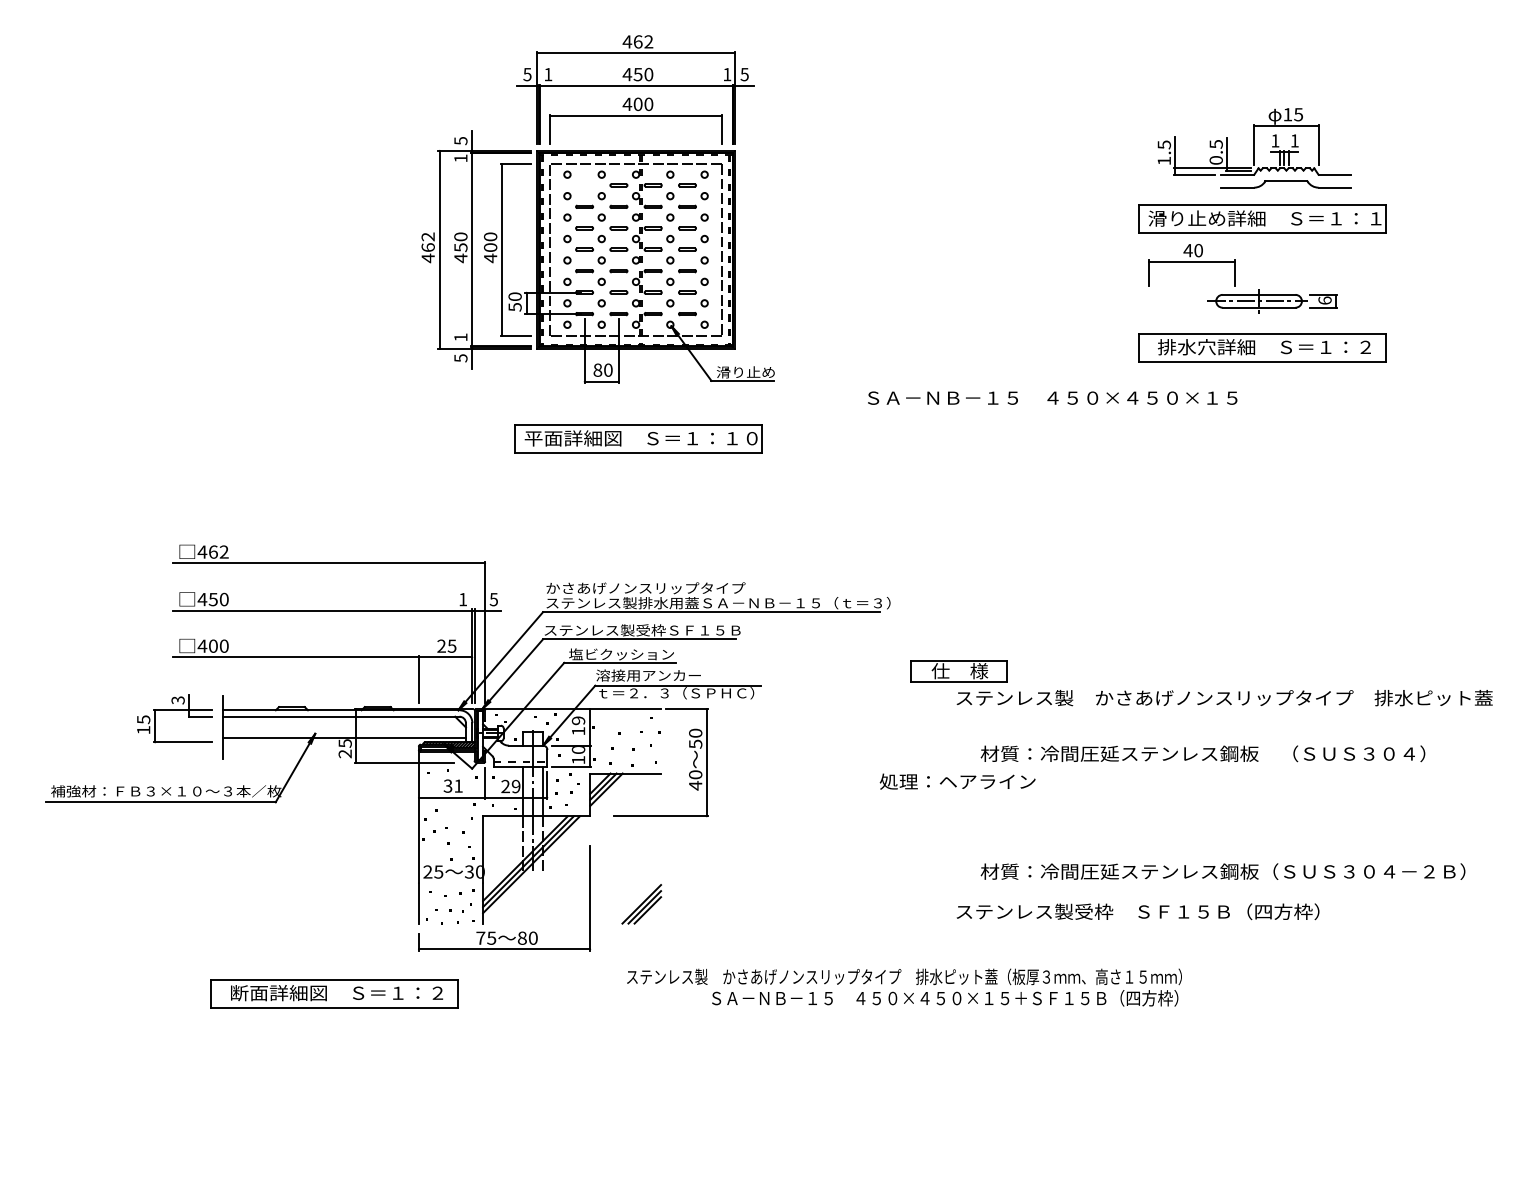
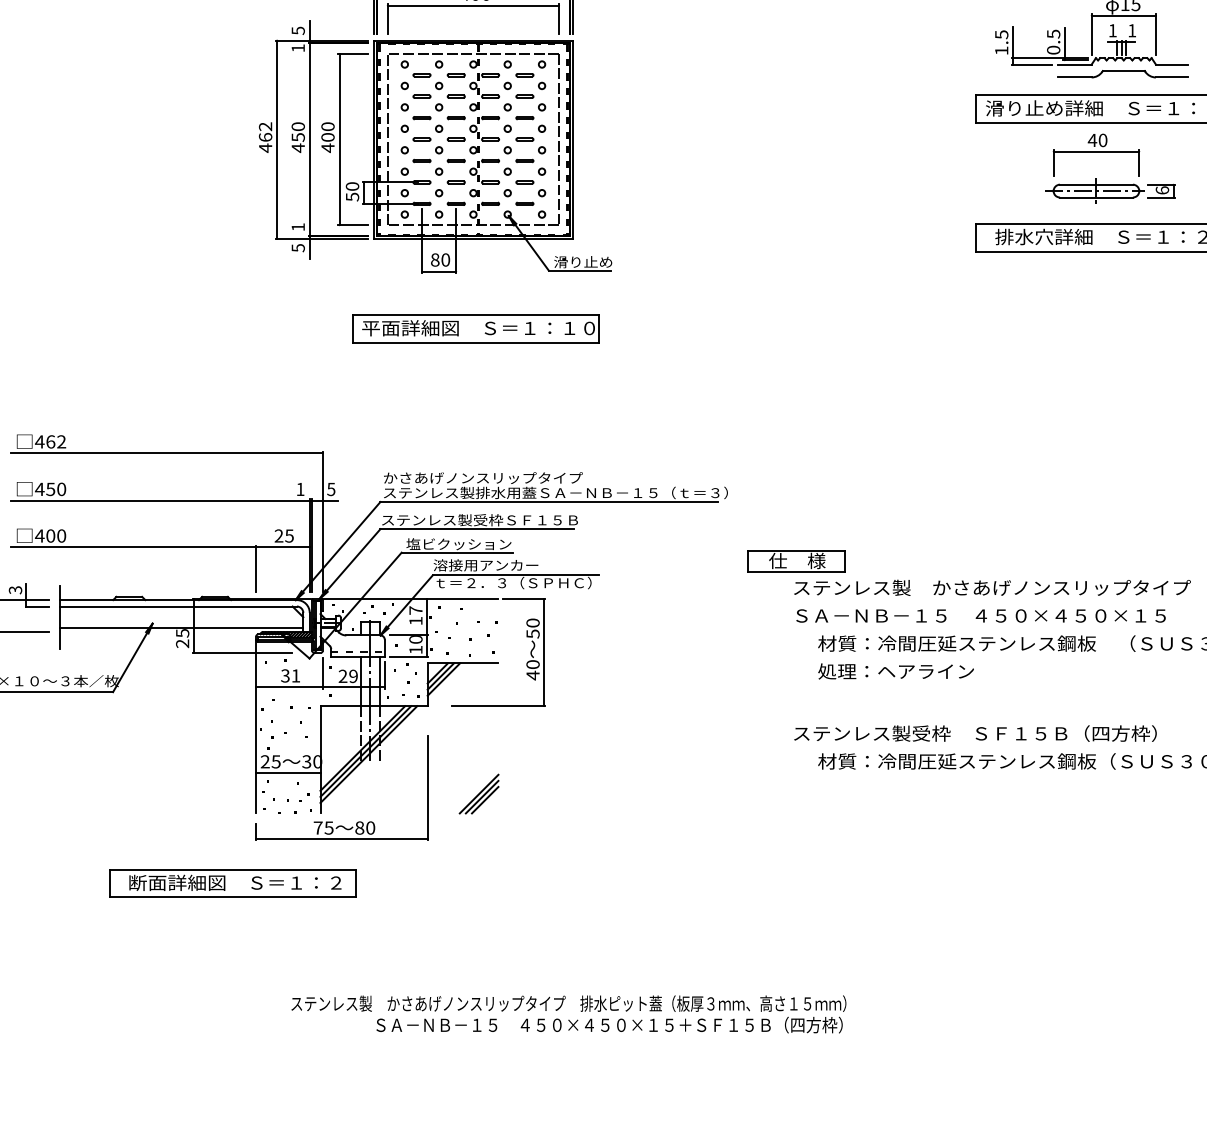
part: (584, 185) -> (421, 75), added
part: (1191, 265) -> (1095, 155), moved
text: (1052, 397) -> (980, 615), moved
text: (578, 720) -> (415, 610), 19 -> 17
text: (957, 781) -> (895, 671), moved
line: (450, 883) -> (287, 773), added
text: (1137, 911) -> (974, 733), moved
text: (904, 987) -> (568, 1014), moved
part: (334, 993) -> (232, 883), moved

